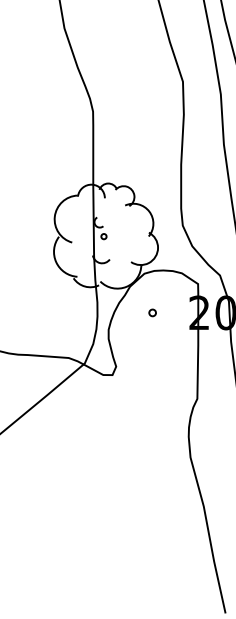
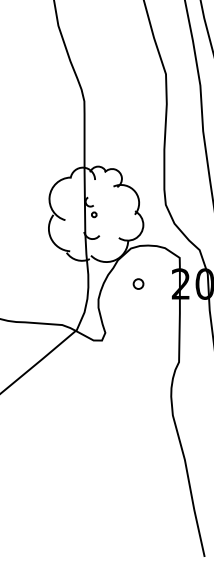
part: (152, 312) -> (138, 283), size x1.6

